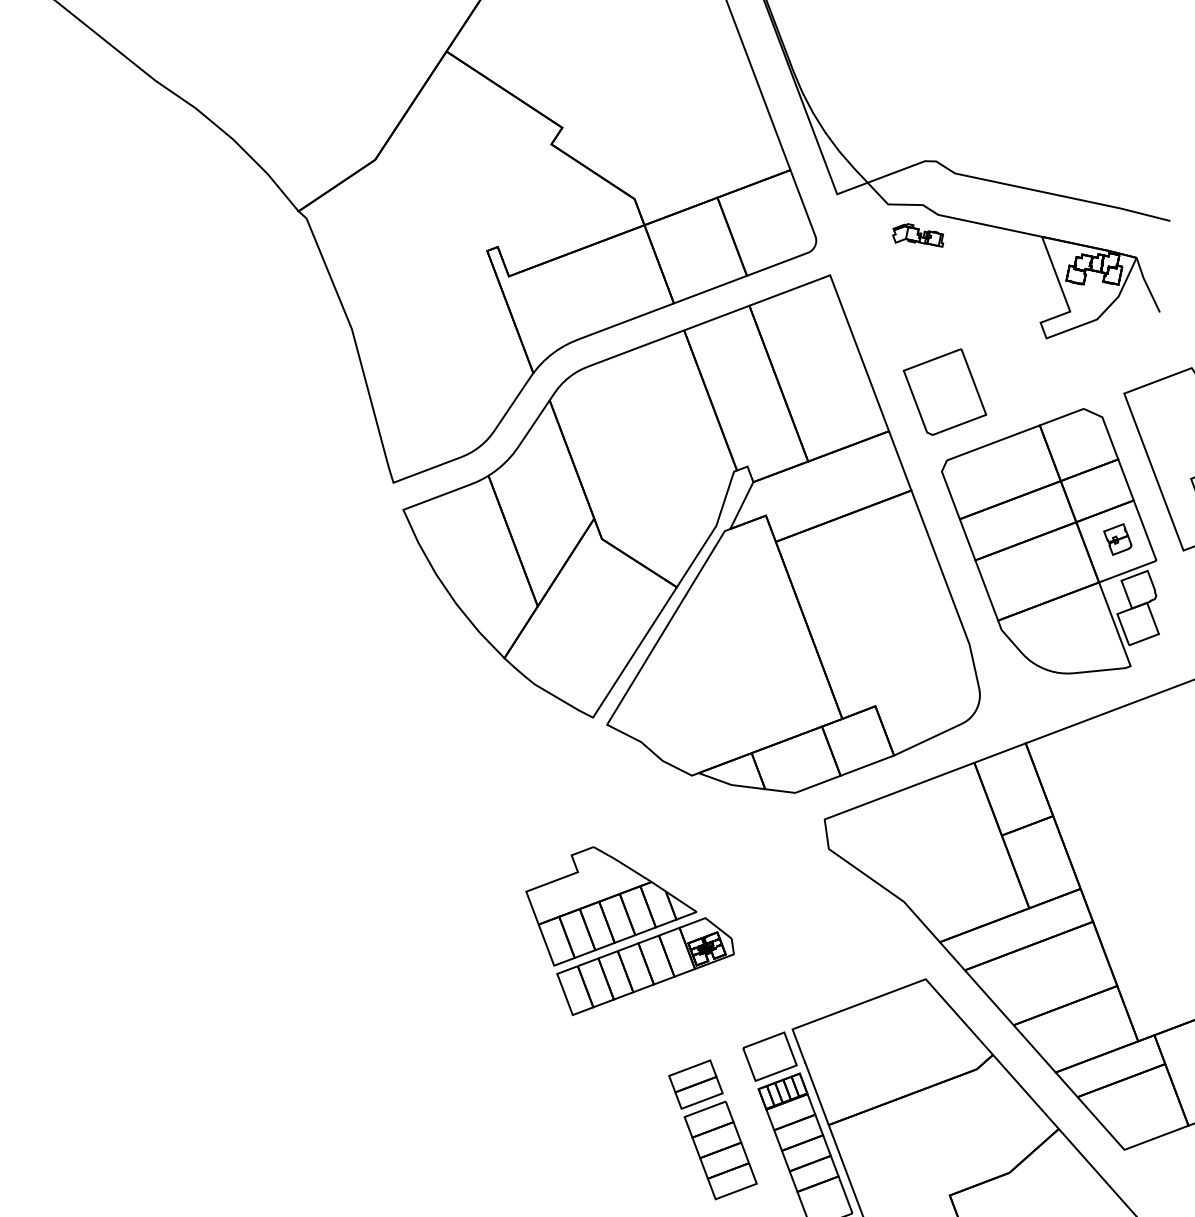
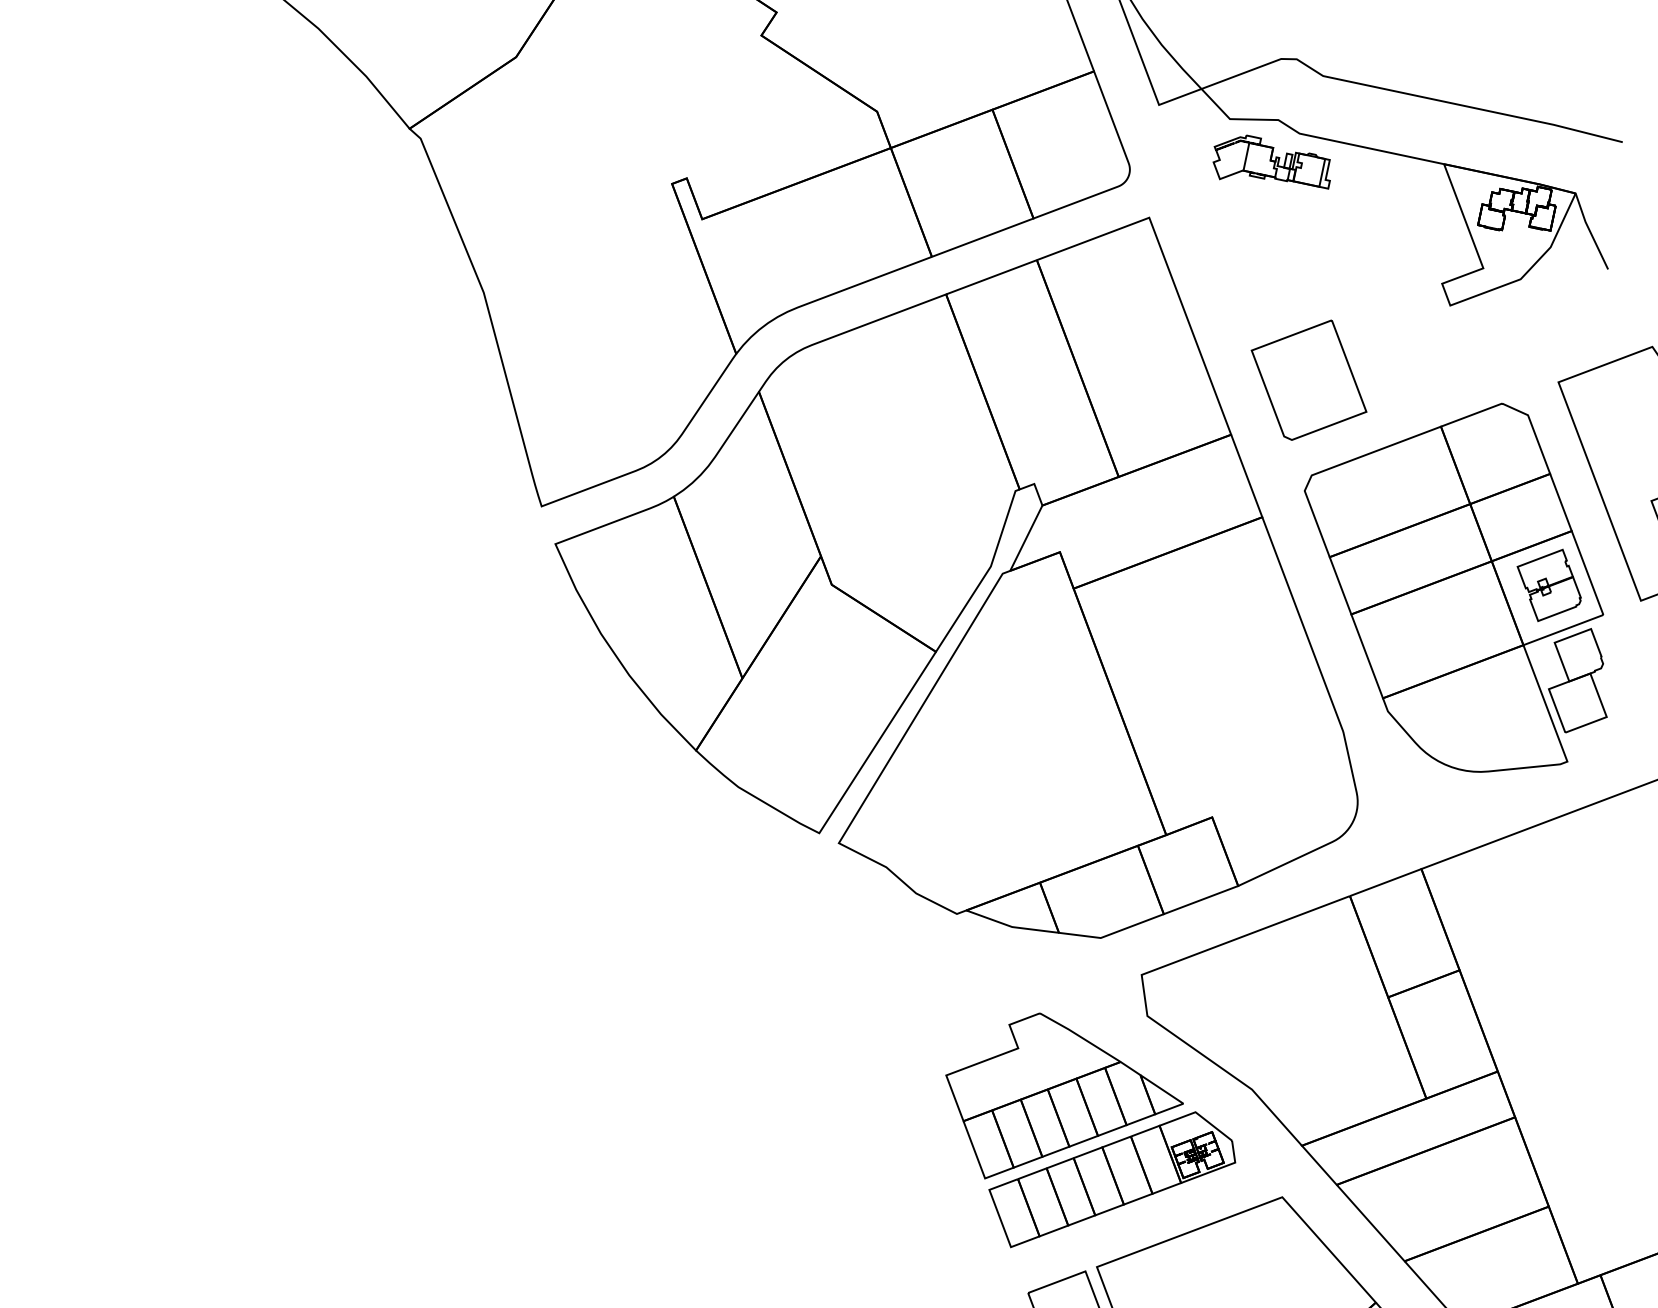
part: (917, 235) -> (1270, 162), size x1.67
part: (1117, 539) -> (1549, 585), size x1.67
part: (629, 931) -> (1089, 1130), moved

